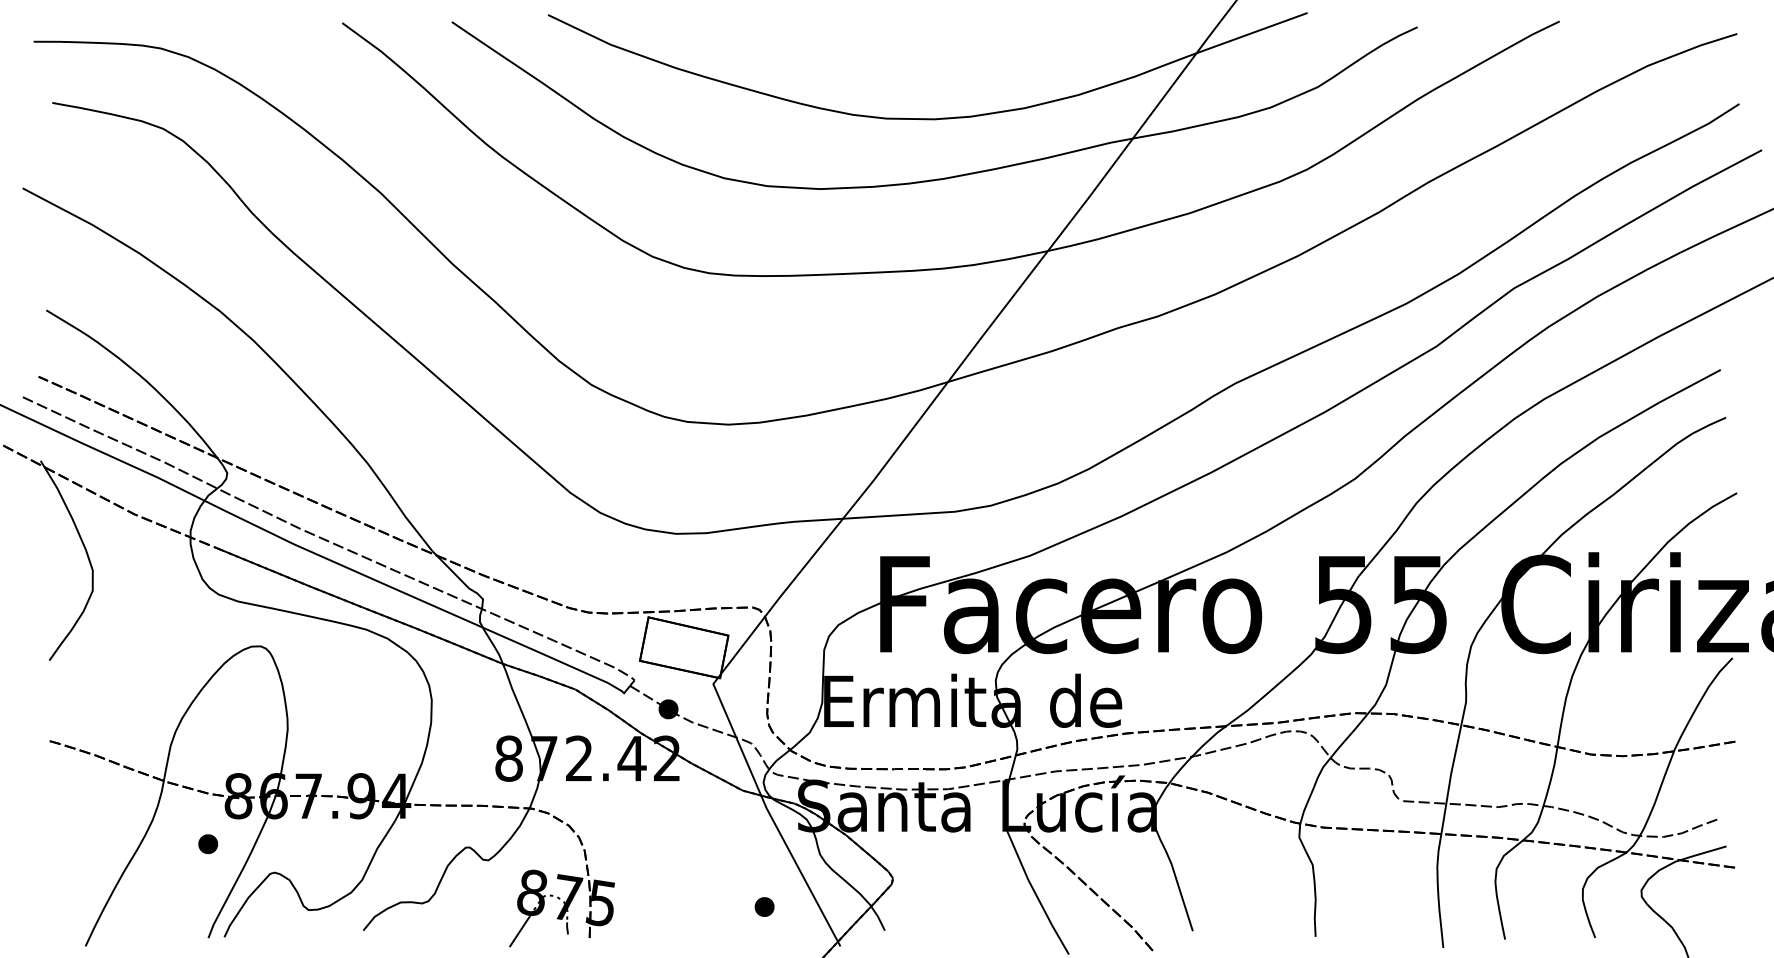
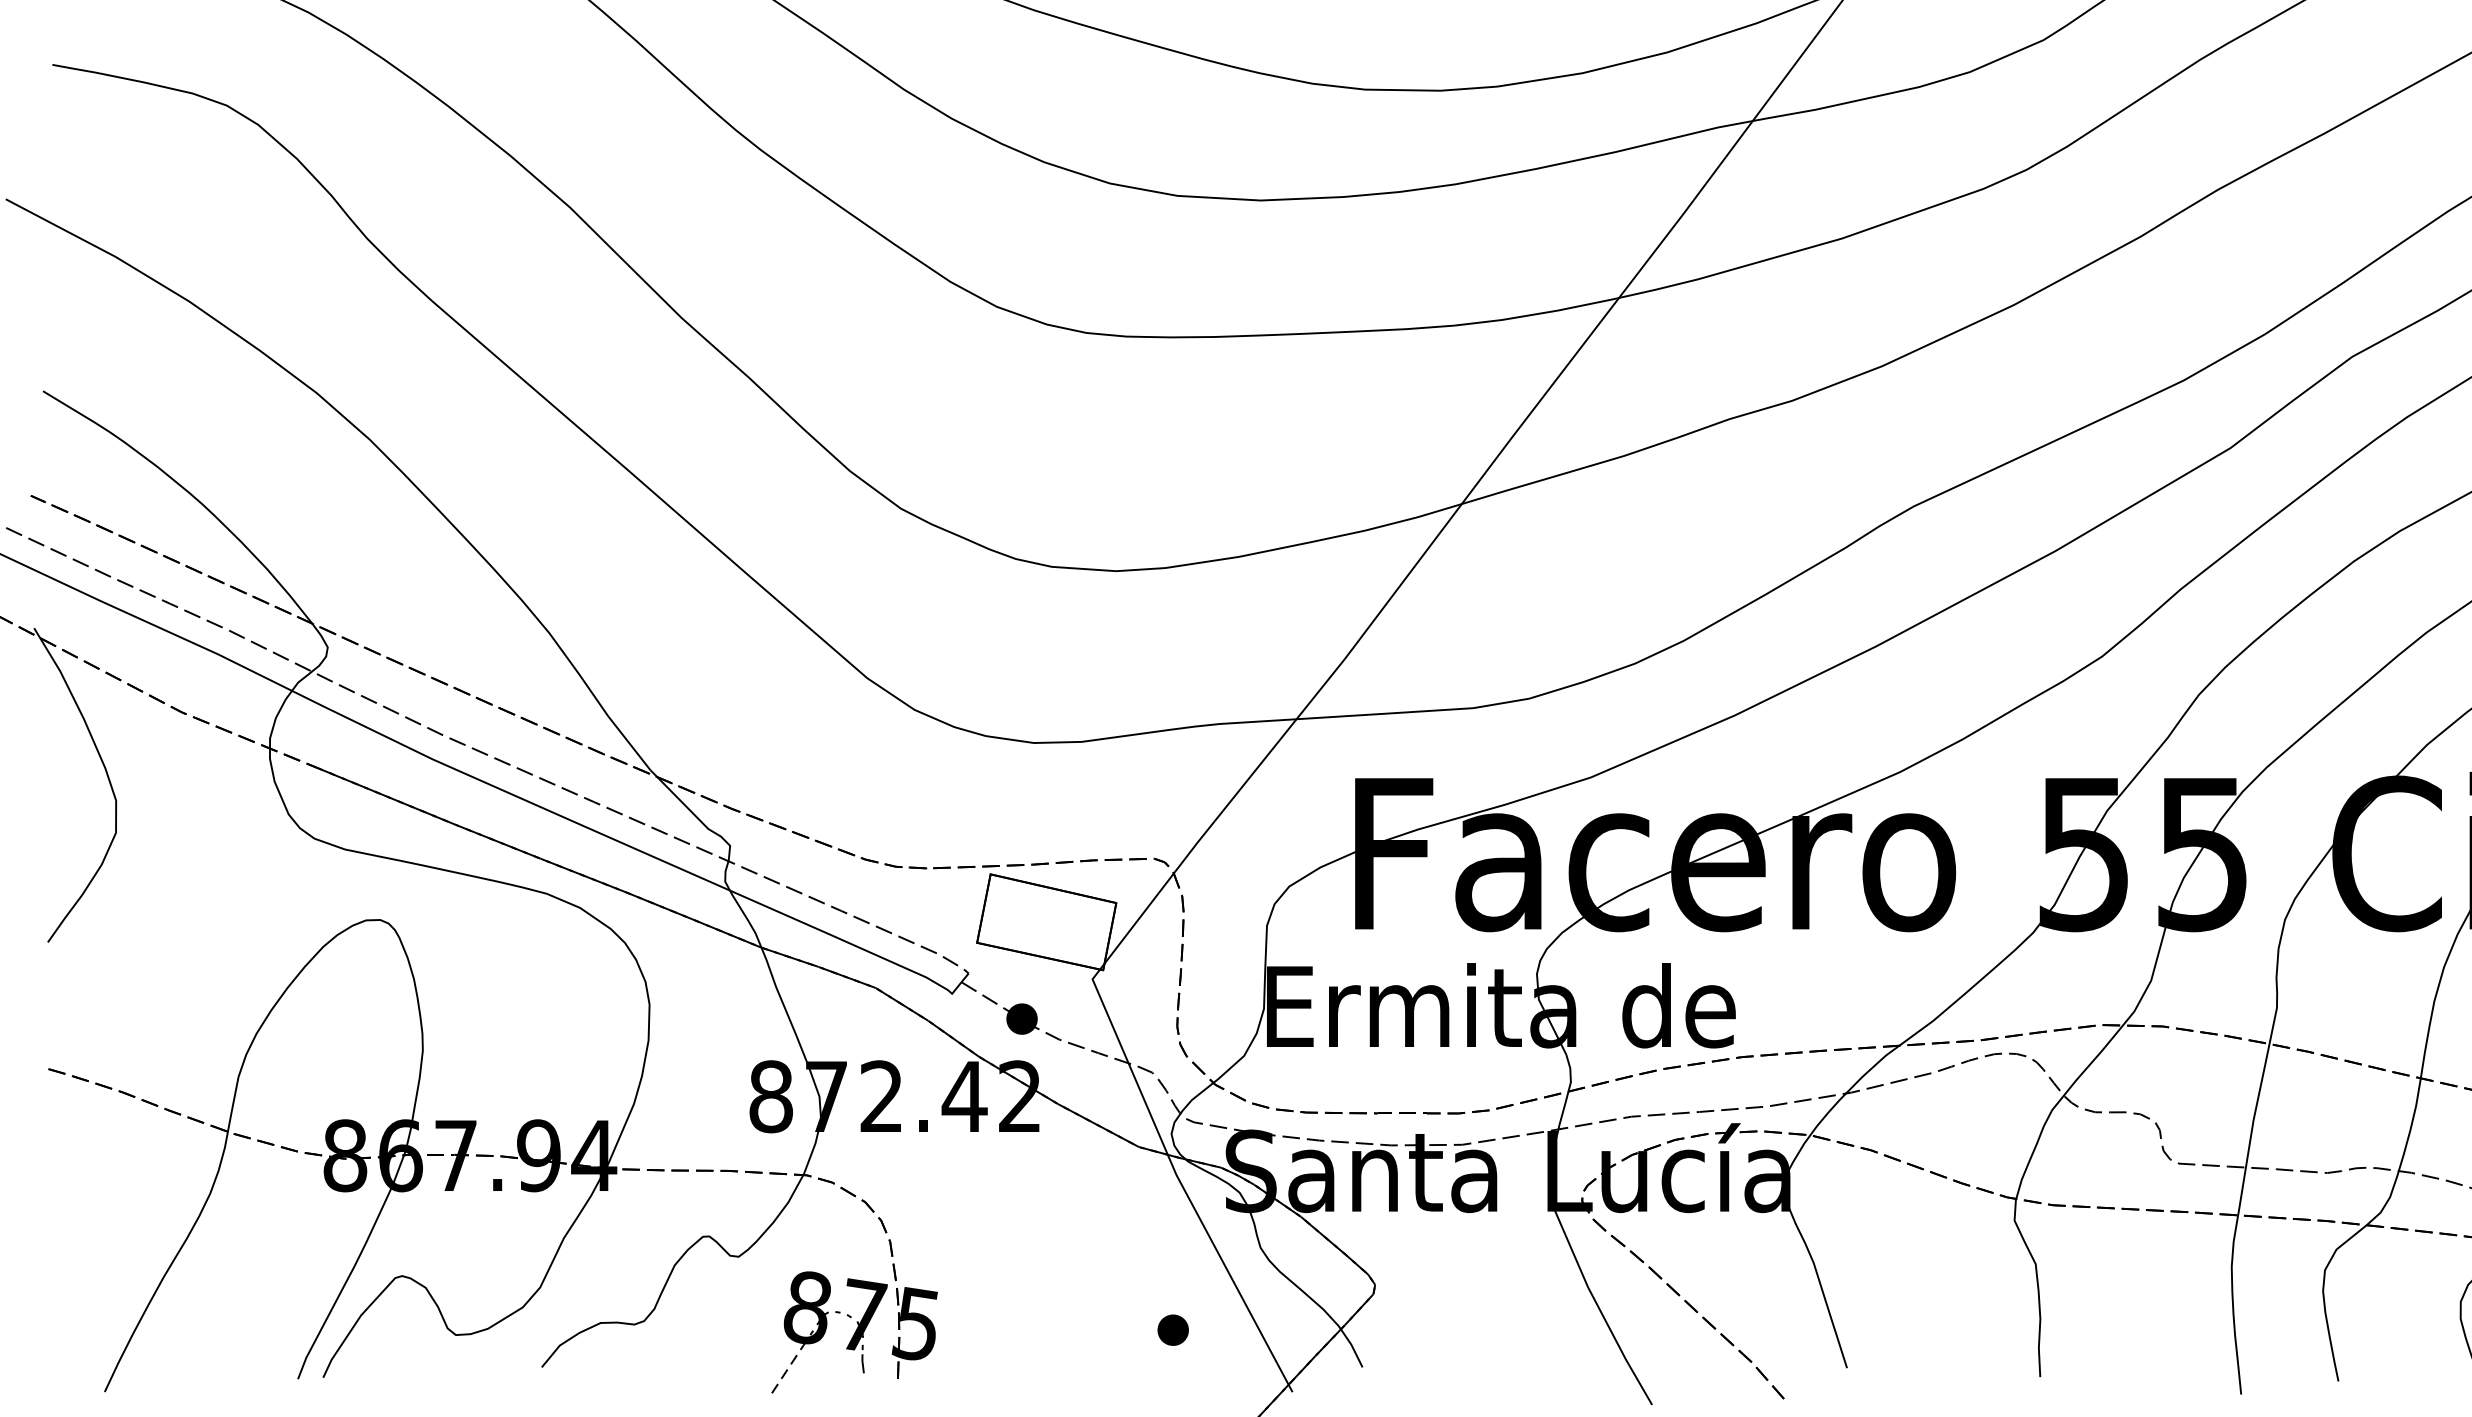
part: (208, 843) -> (298, 1230), removed
line: (519, 931) -> (787, 1368), solid -> dashed

